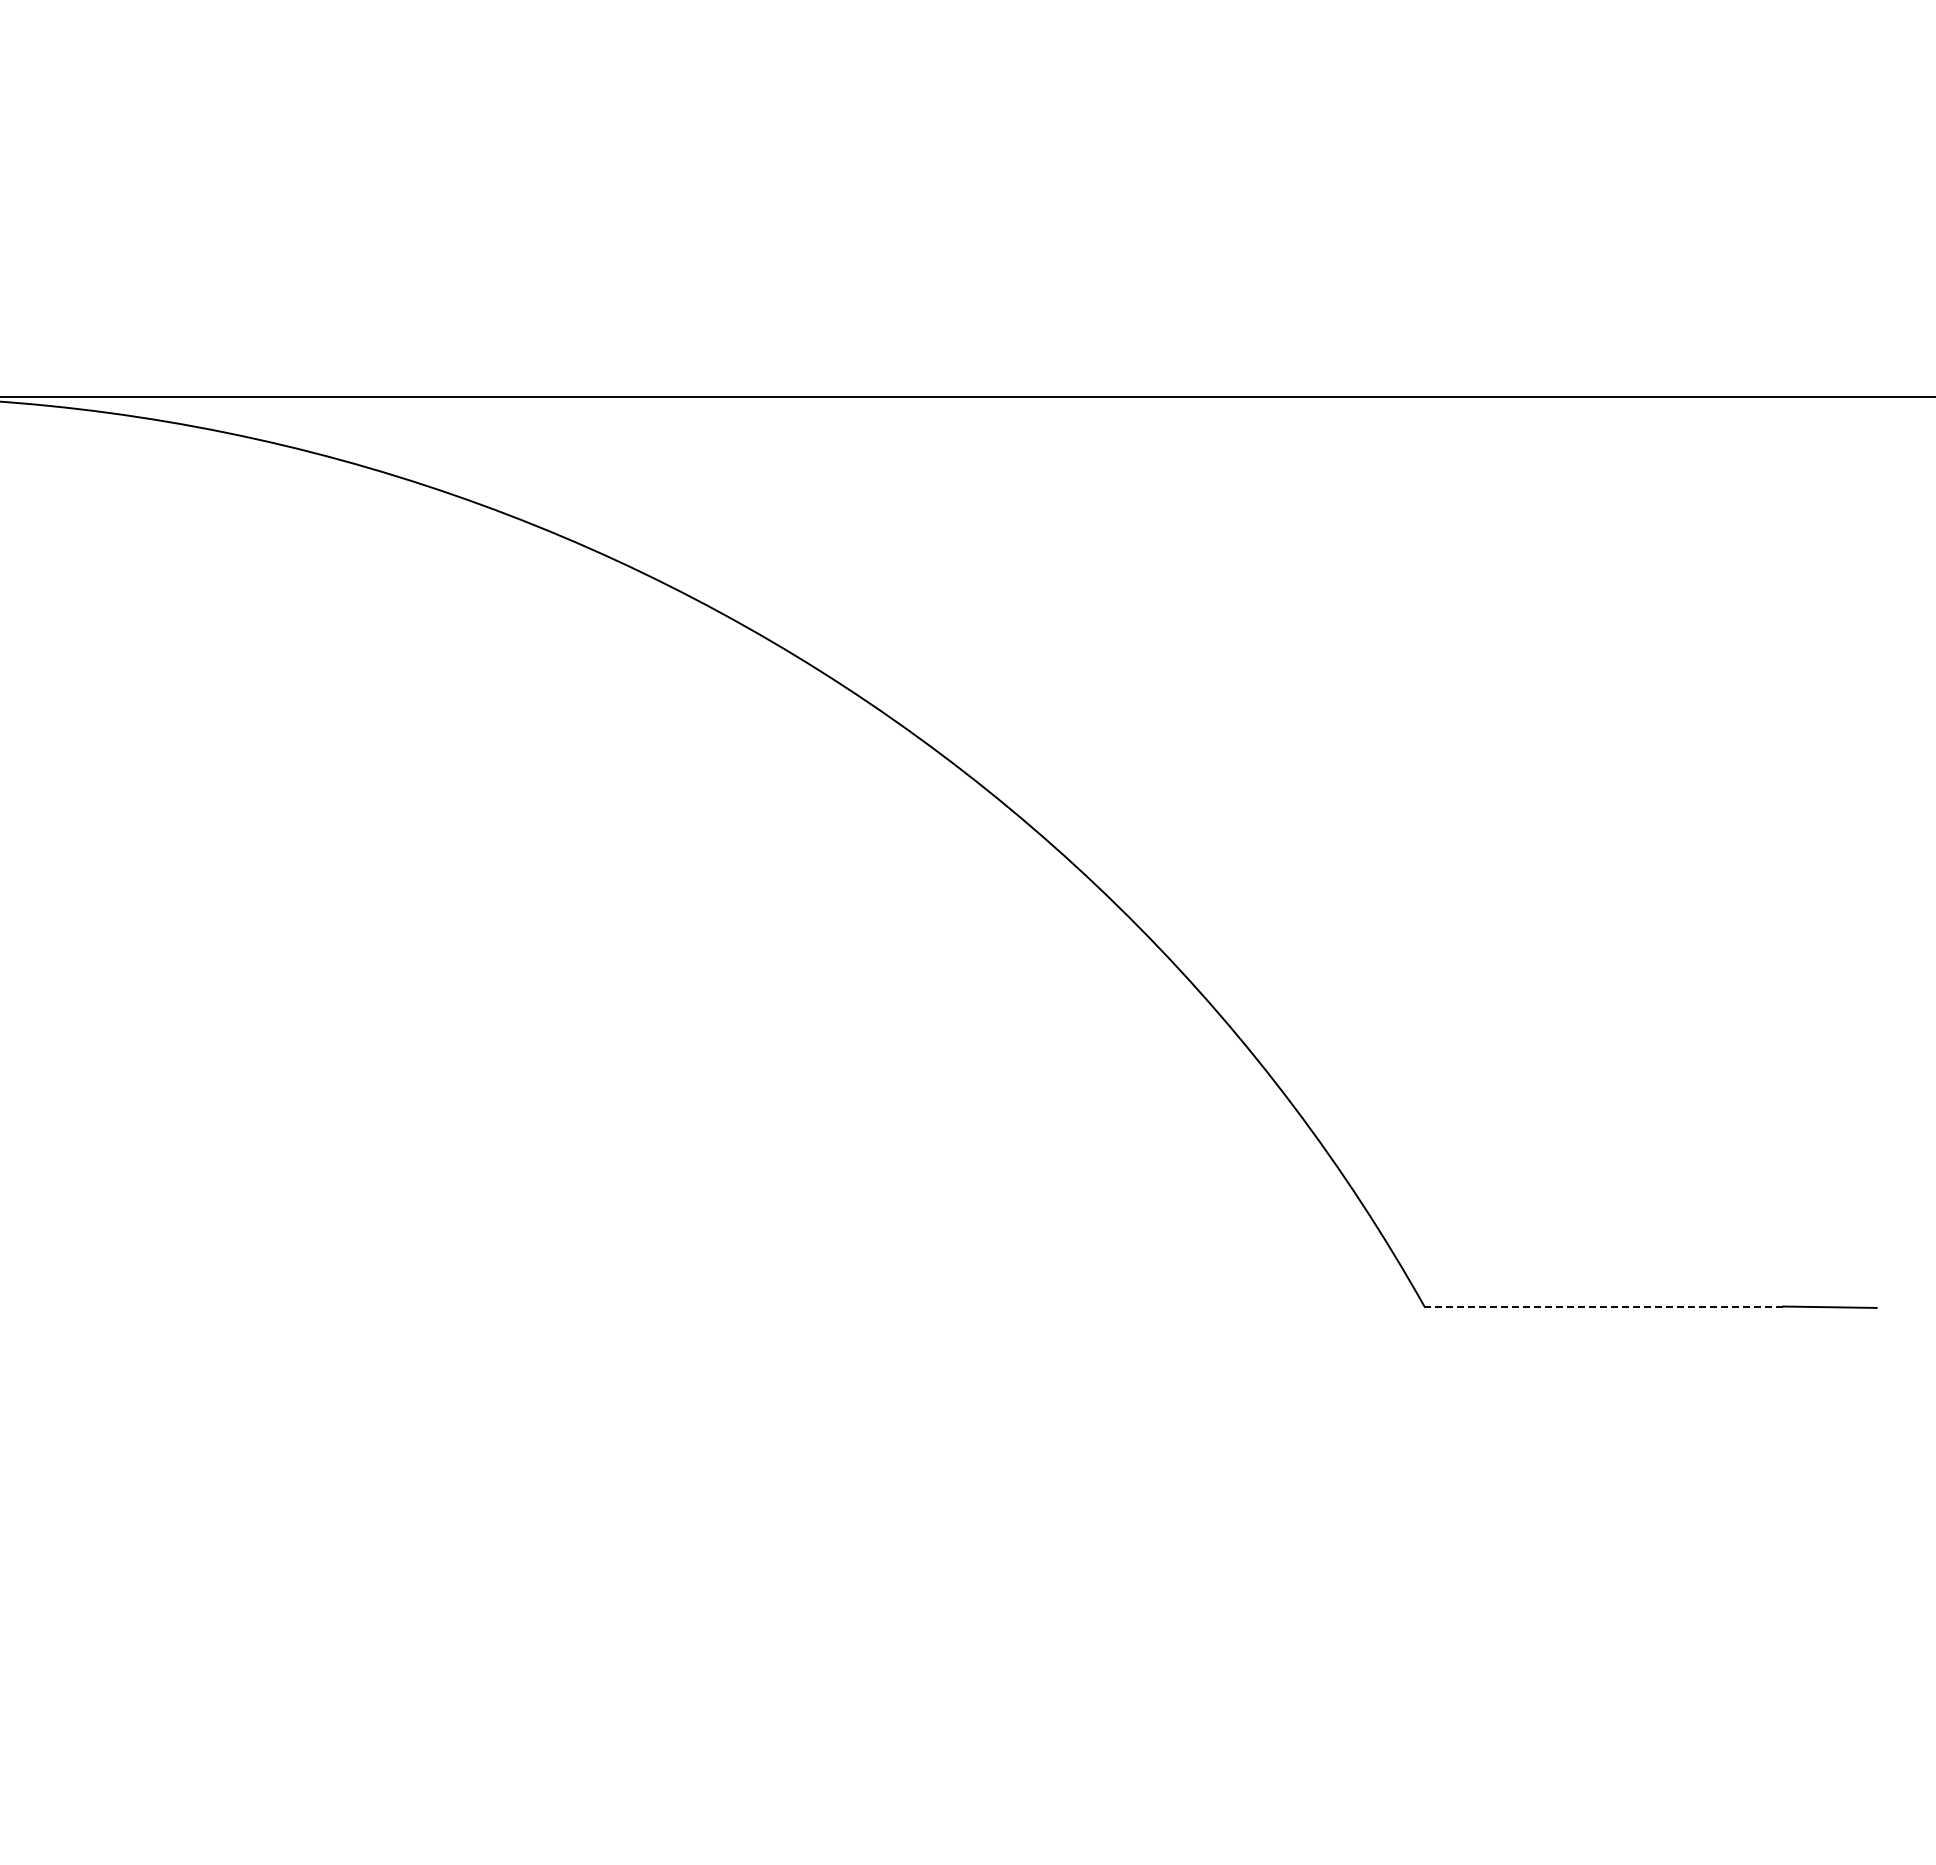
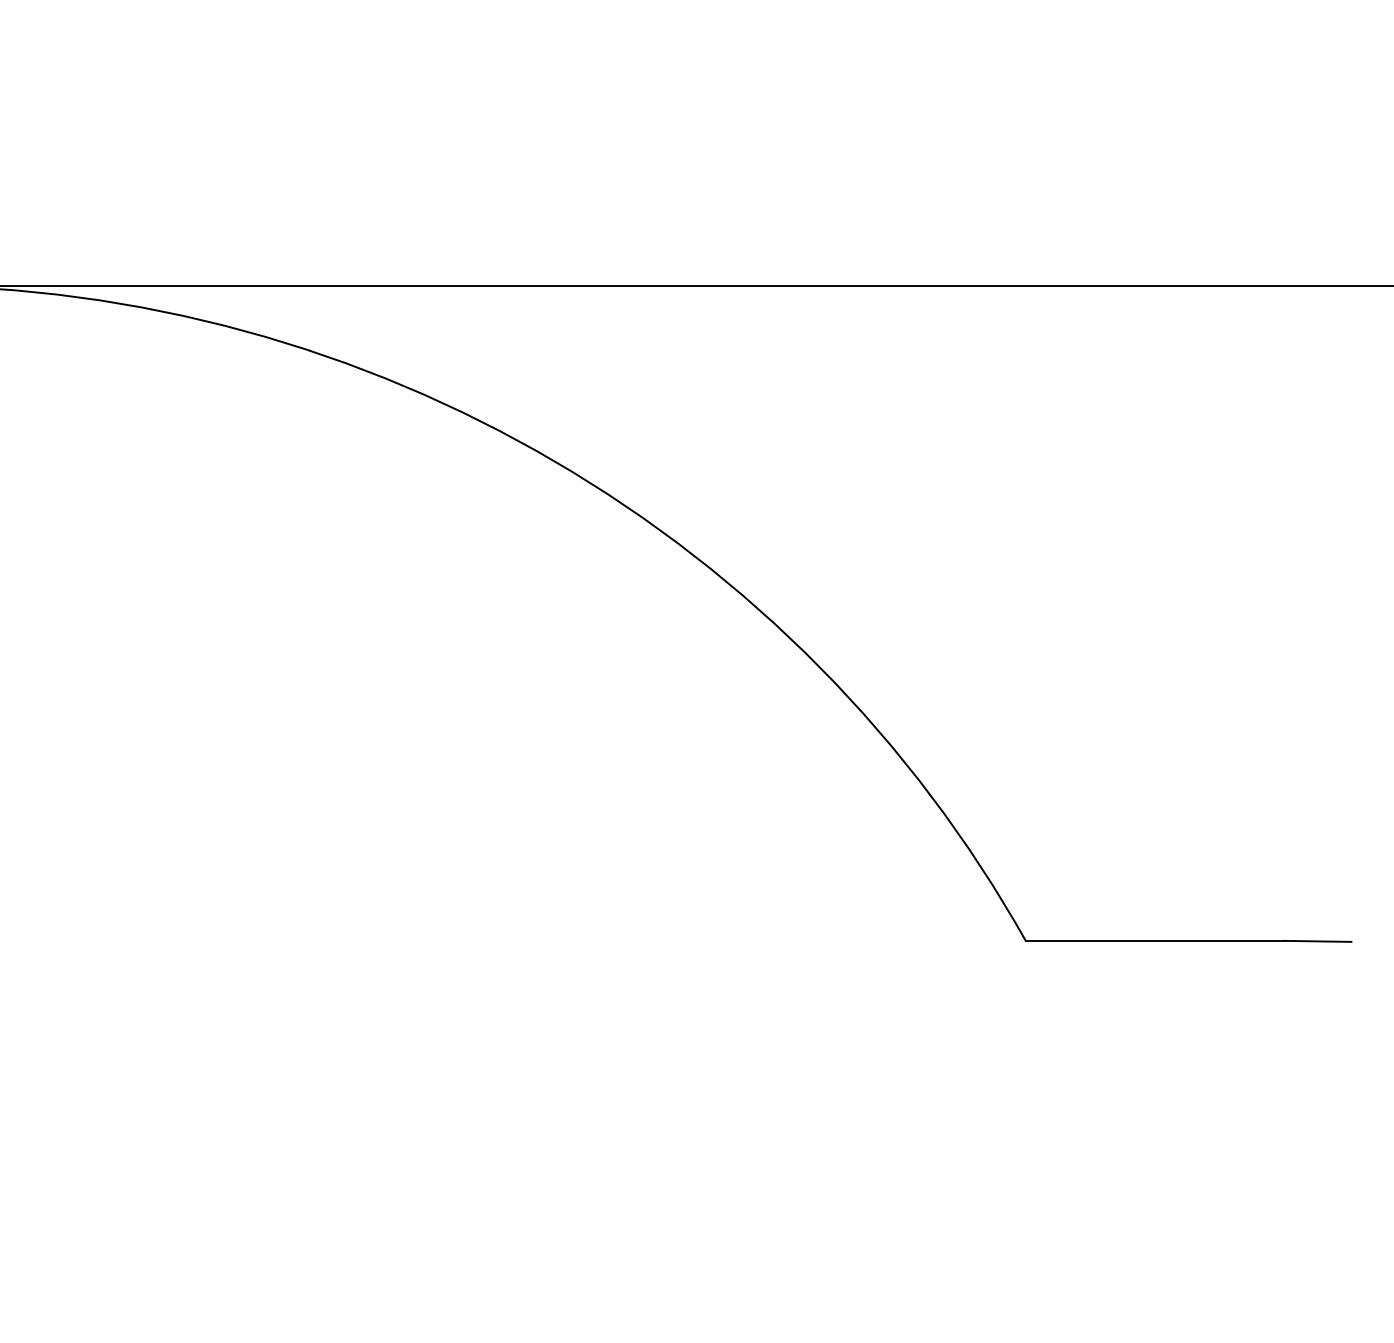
line: (1603, 1306) -> (1154, 940), dashed -> solid

